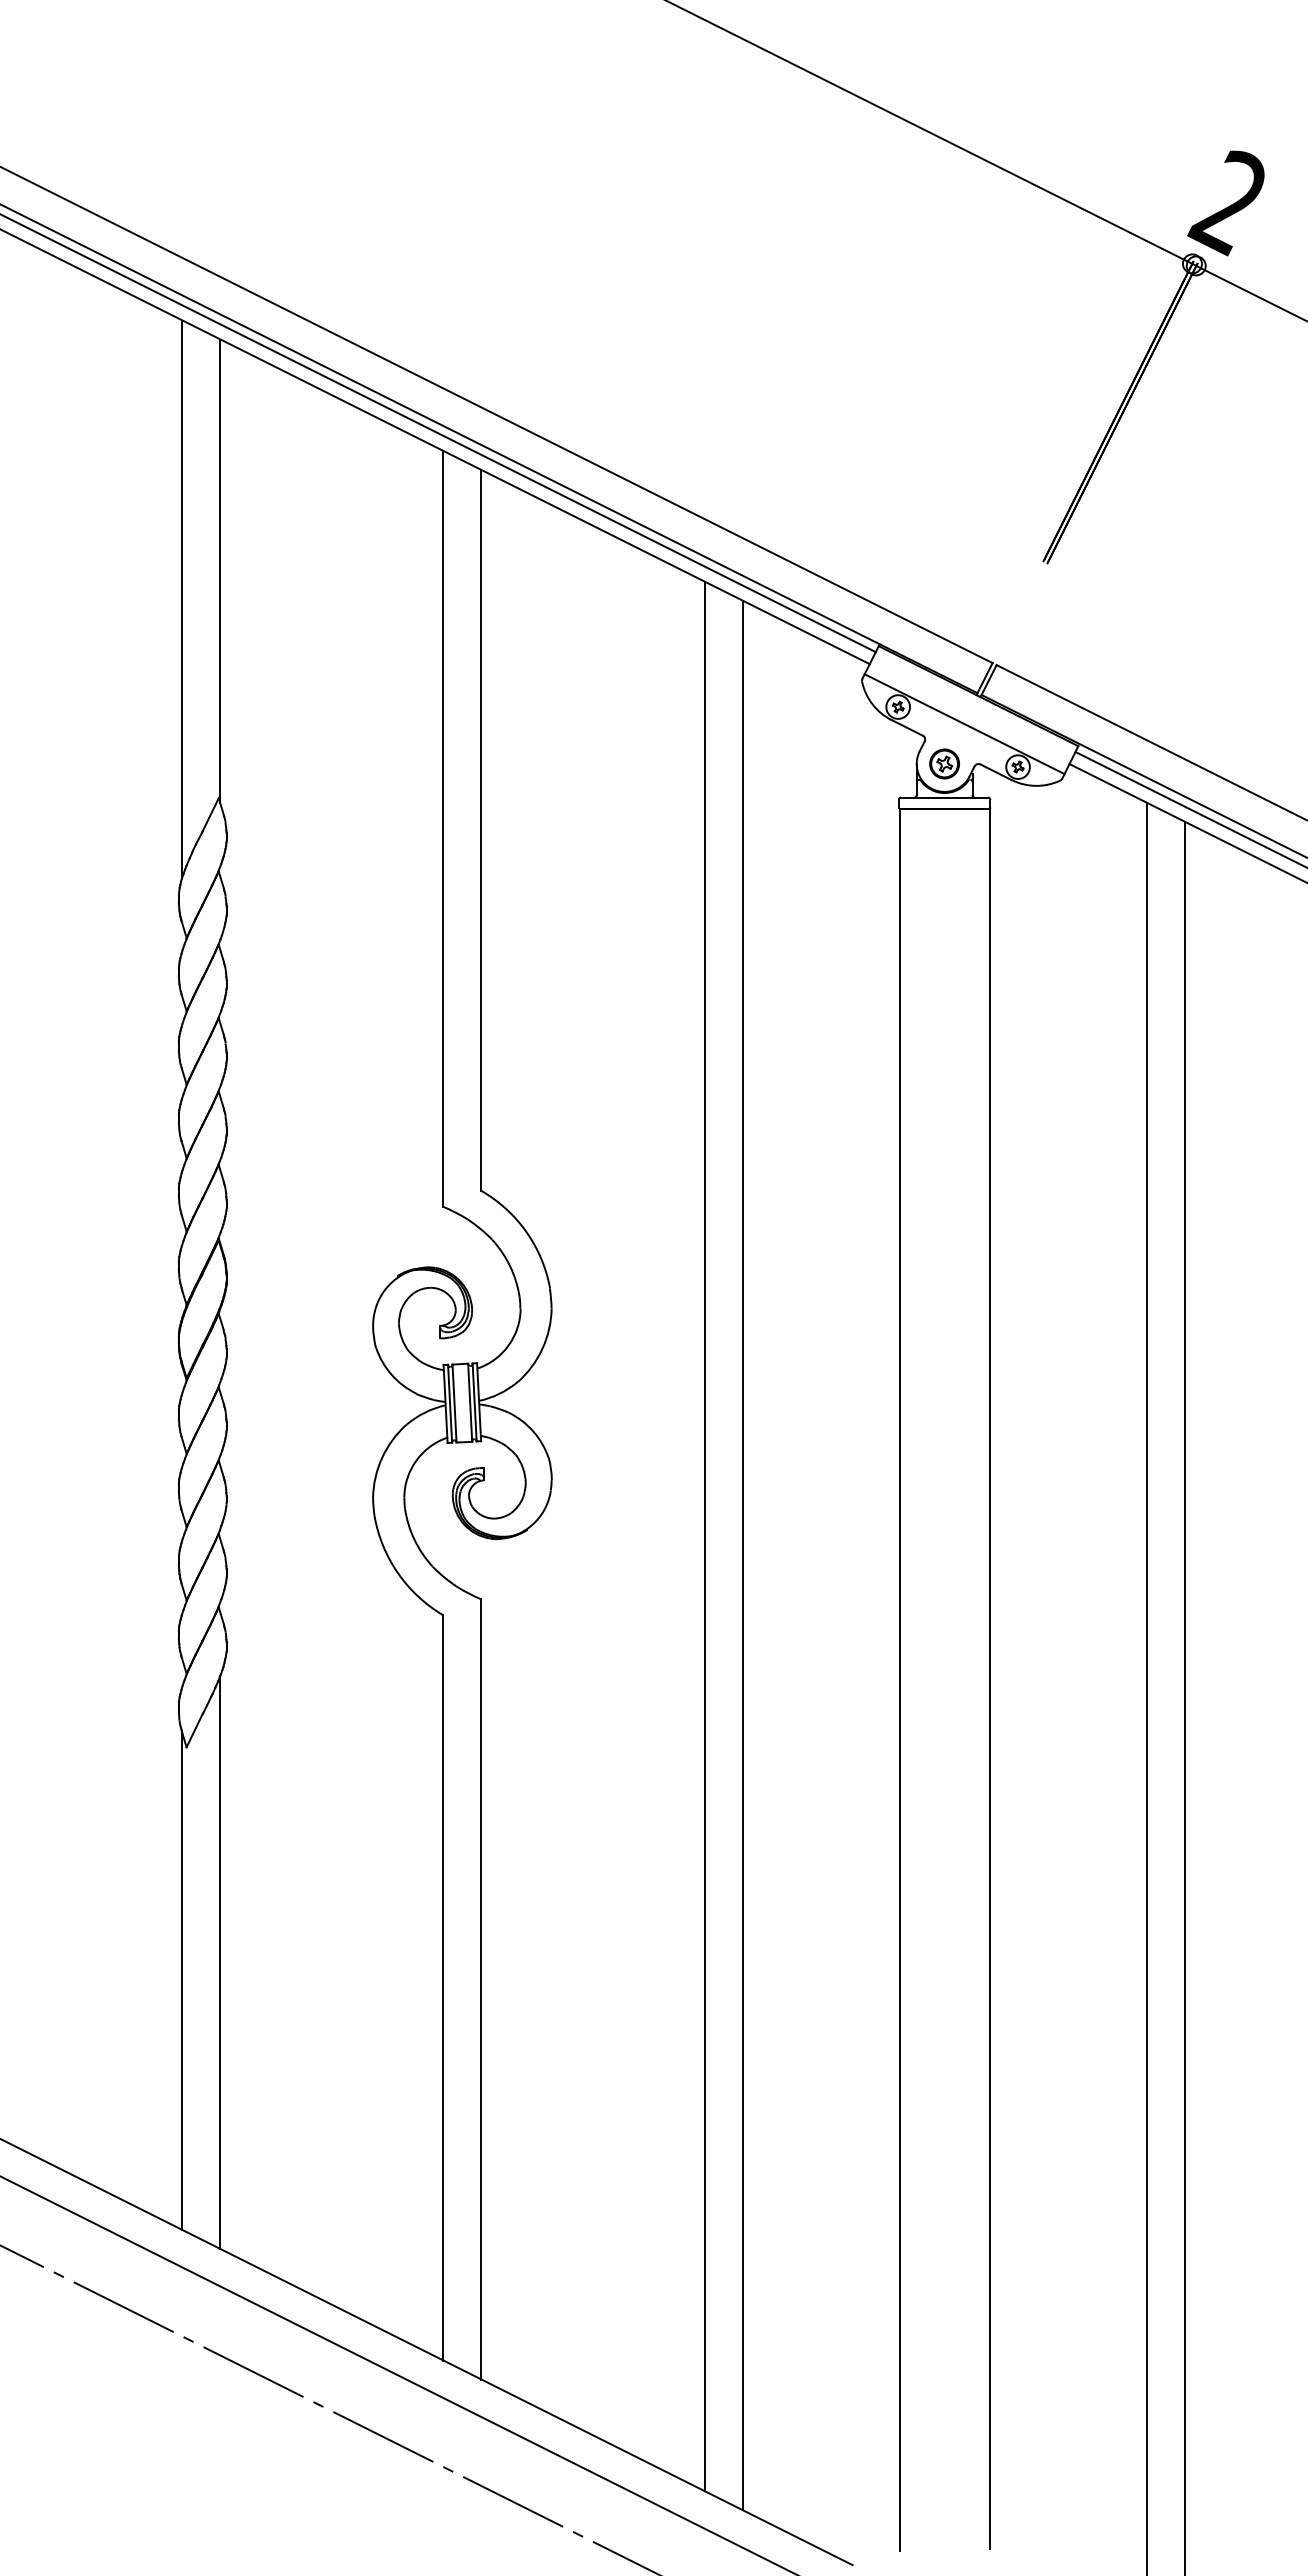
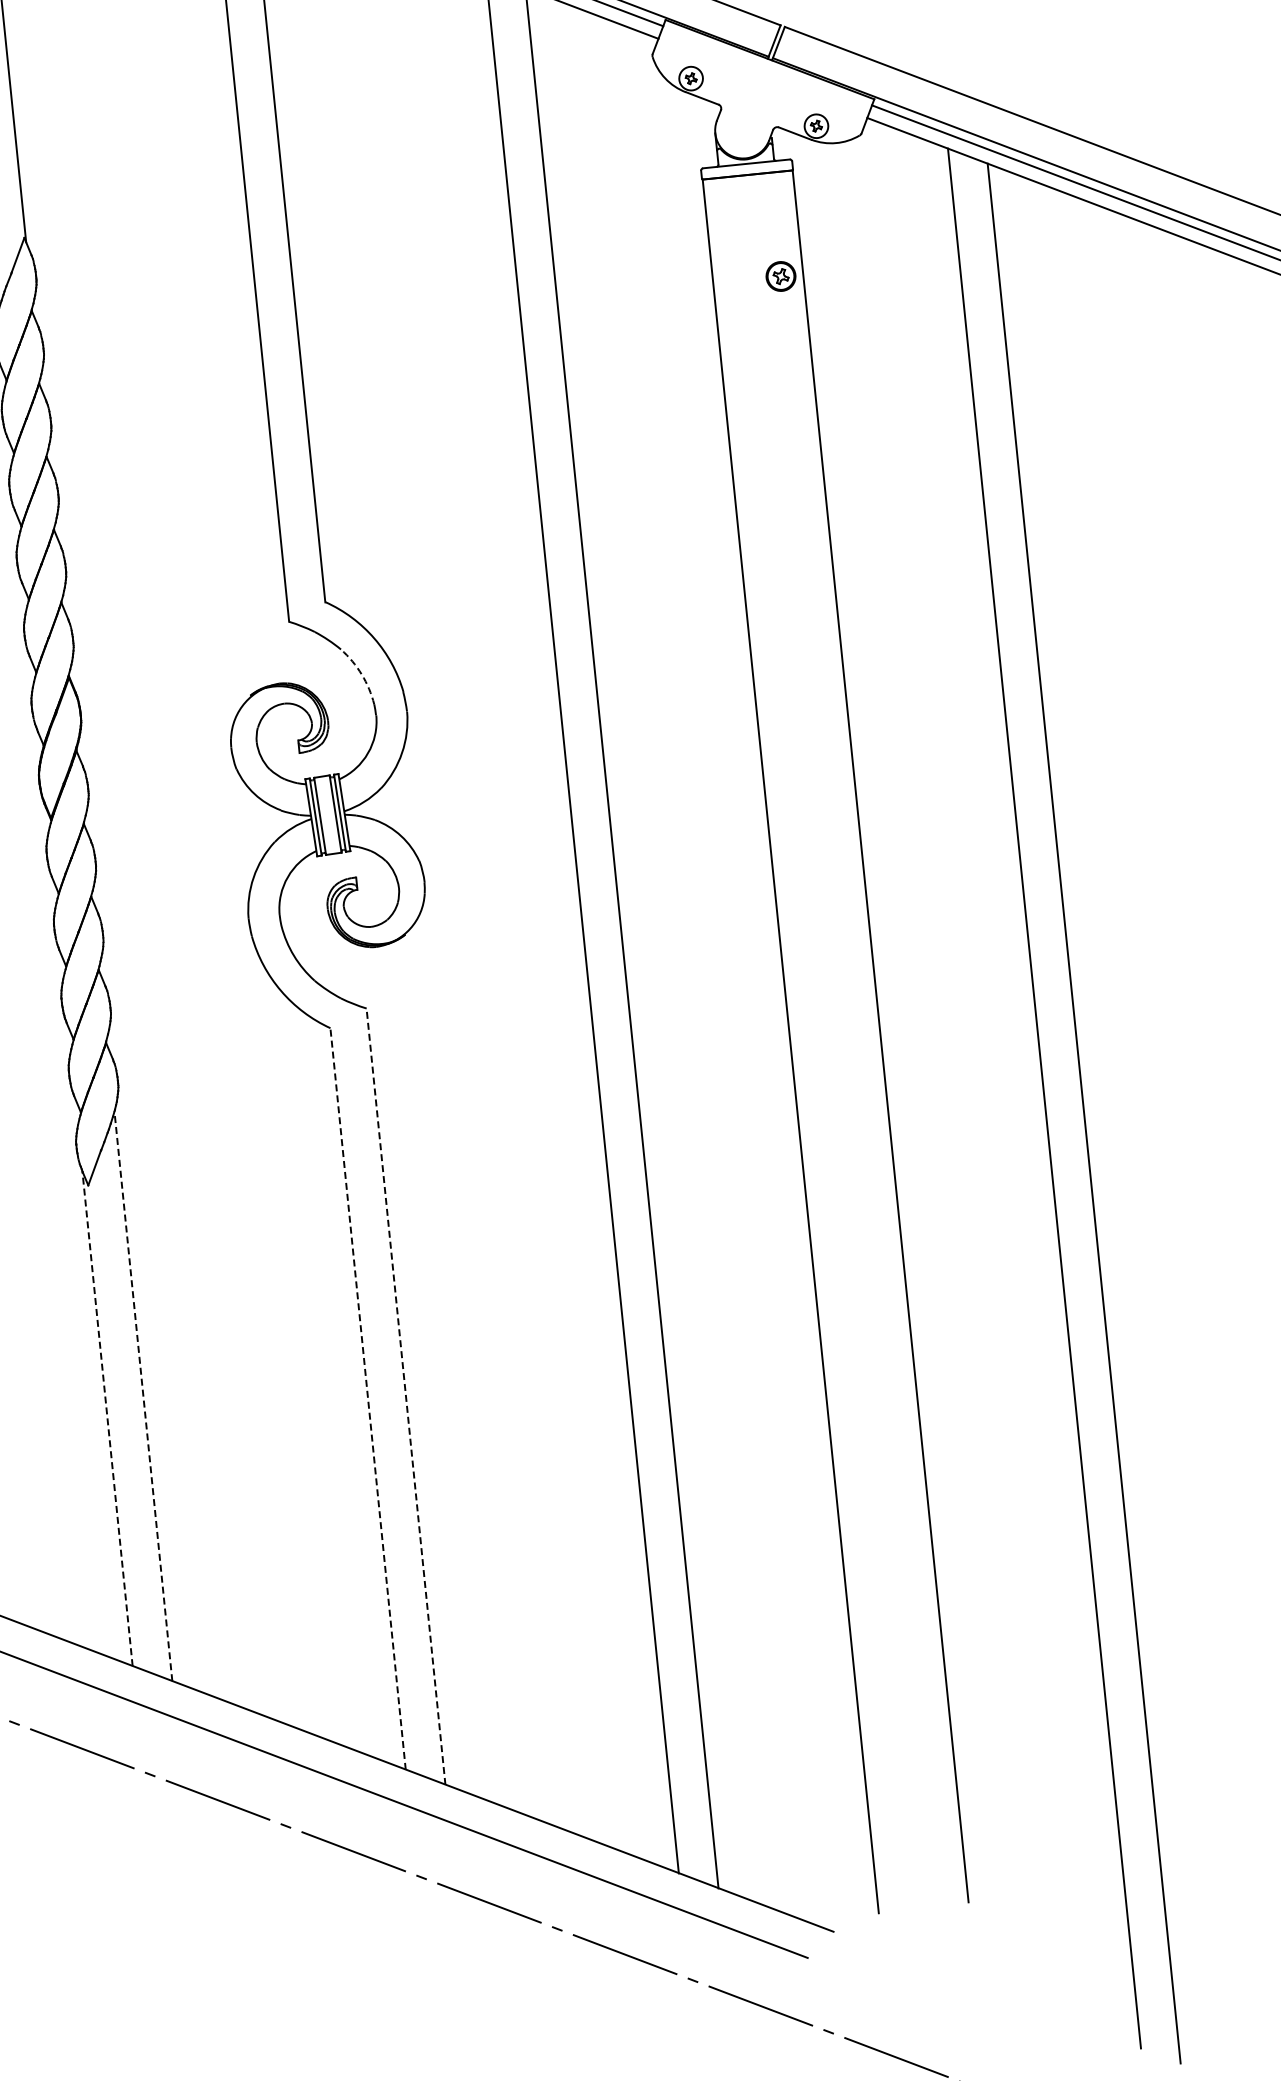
line: (964, 724) -> (758, 89), removed
part: (944, 763) -> (780, 276), moved
arc: (510, 1266) -> (361, 674), solid -> dashed
line: (220, 1962) -> (143, 1396), solid -> dashed
line: (182, 1981) -> (107, 1418), solid -> dashed
line: (443, 1988) -> (368, 1399), solid -> dashed
line: (481, 1989) -> (406, 1396), solid -> dashed

